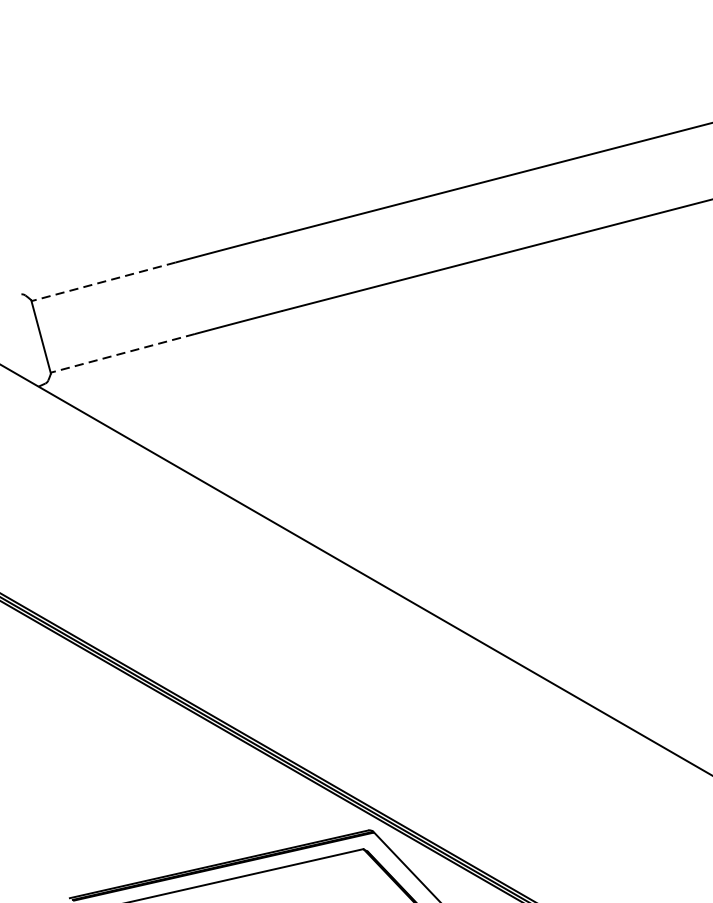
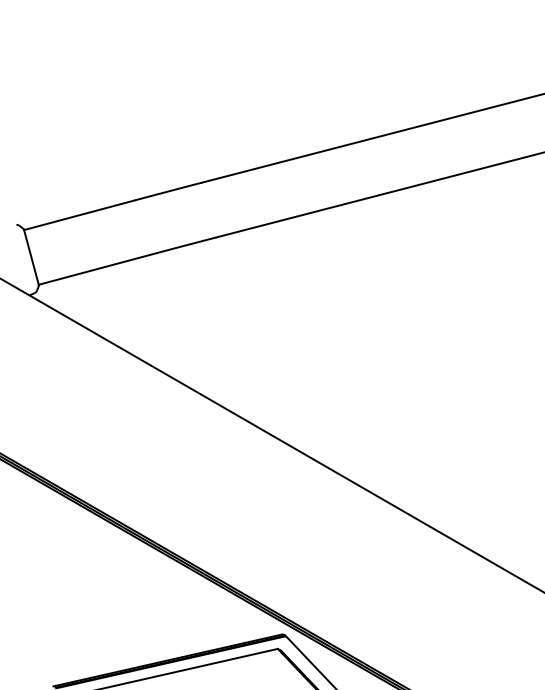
line: (102, 282) -> (78, 215), dashed -> solid
line: (122, 354) -> (93, 270), dashed -> solid

